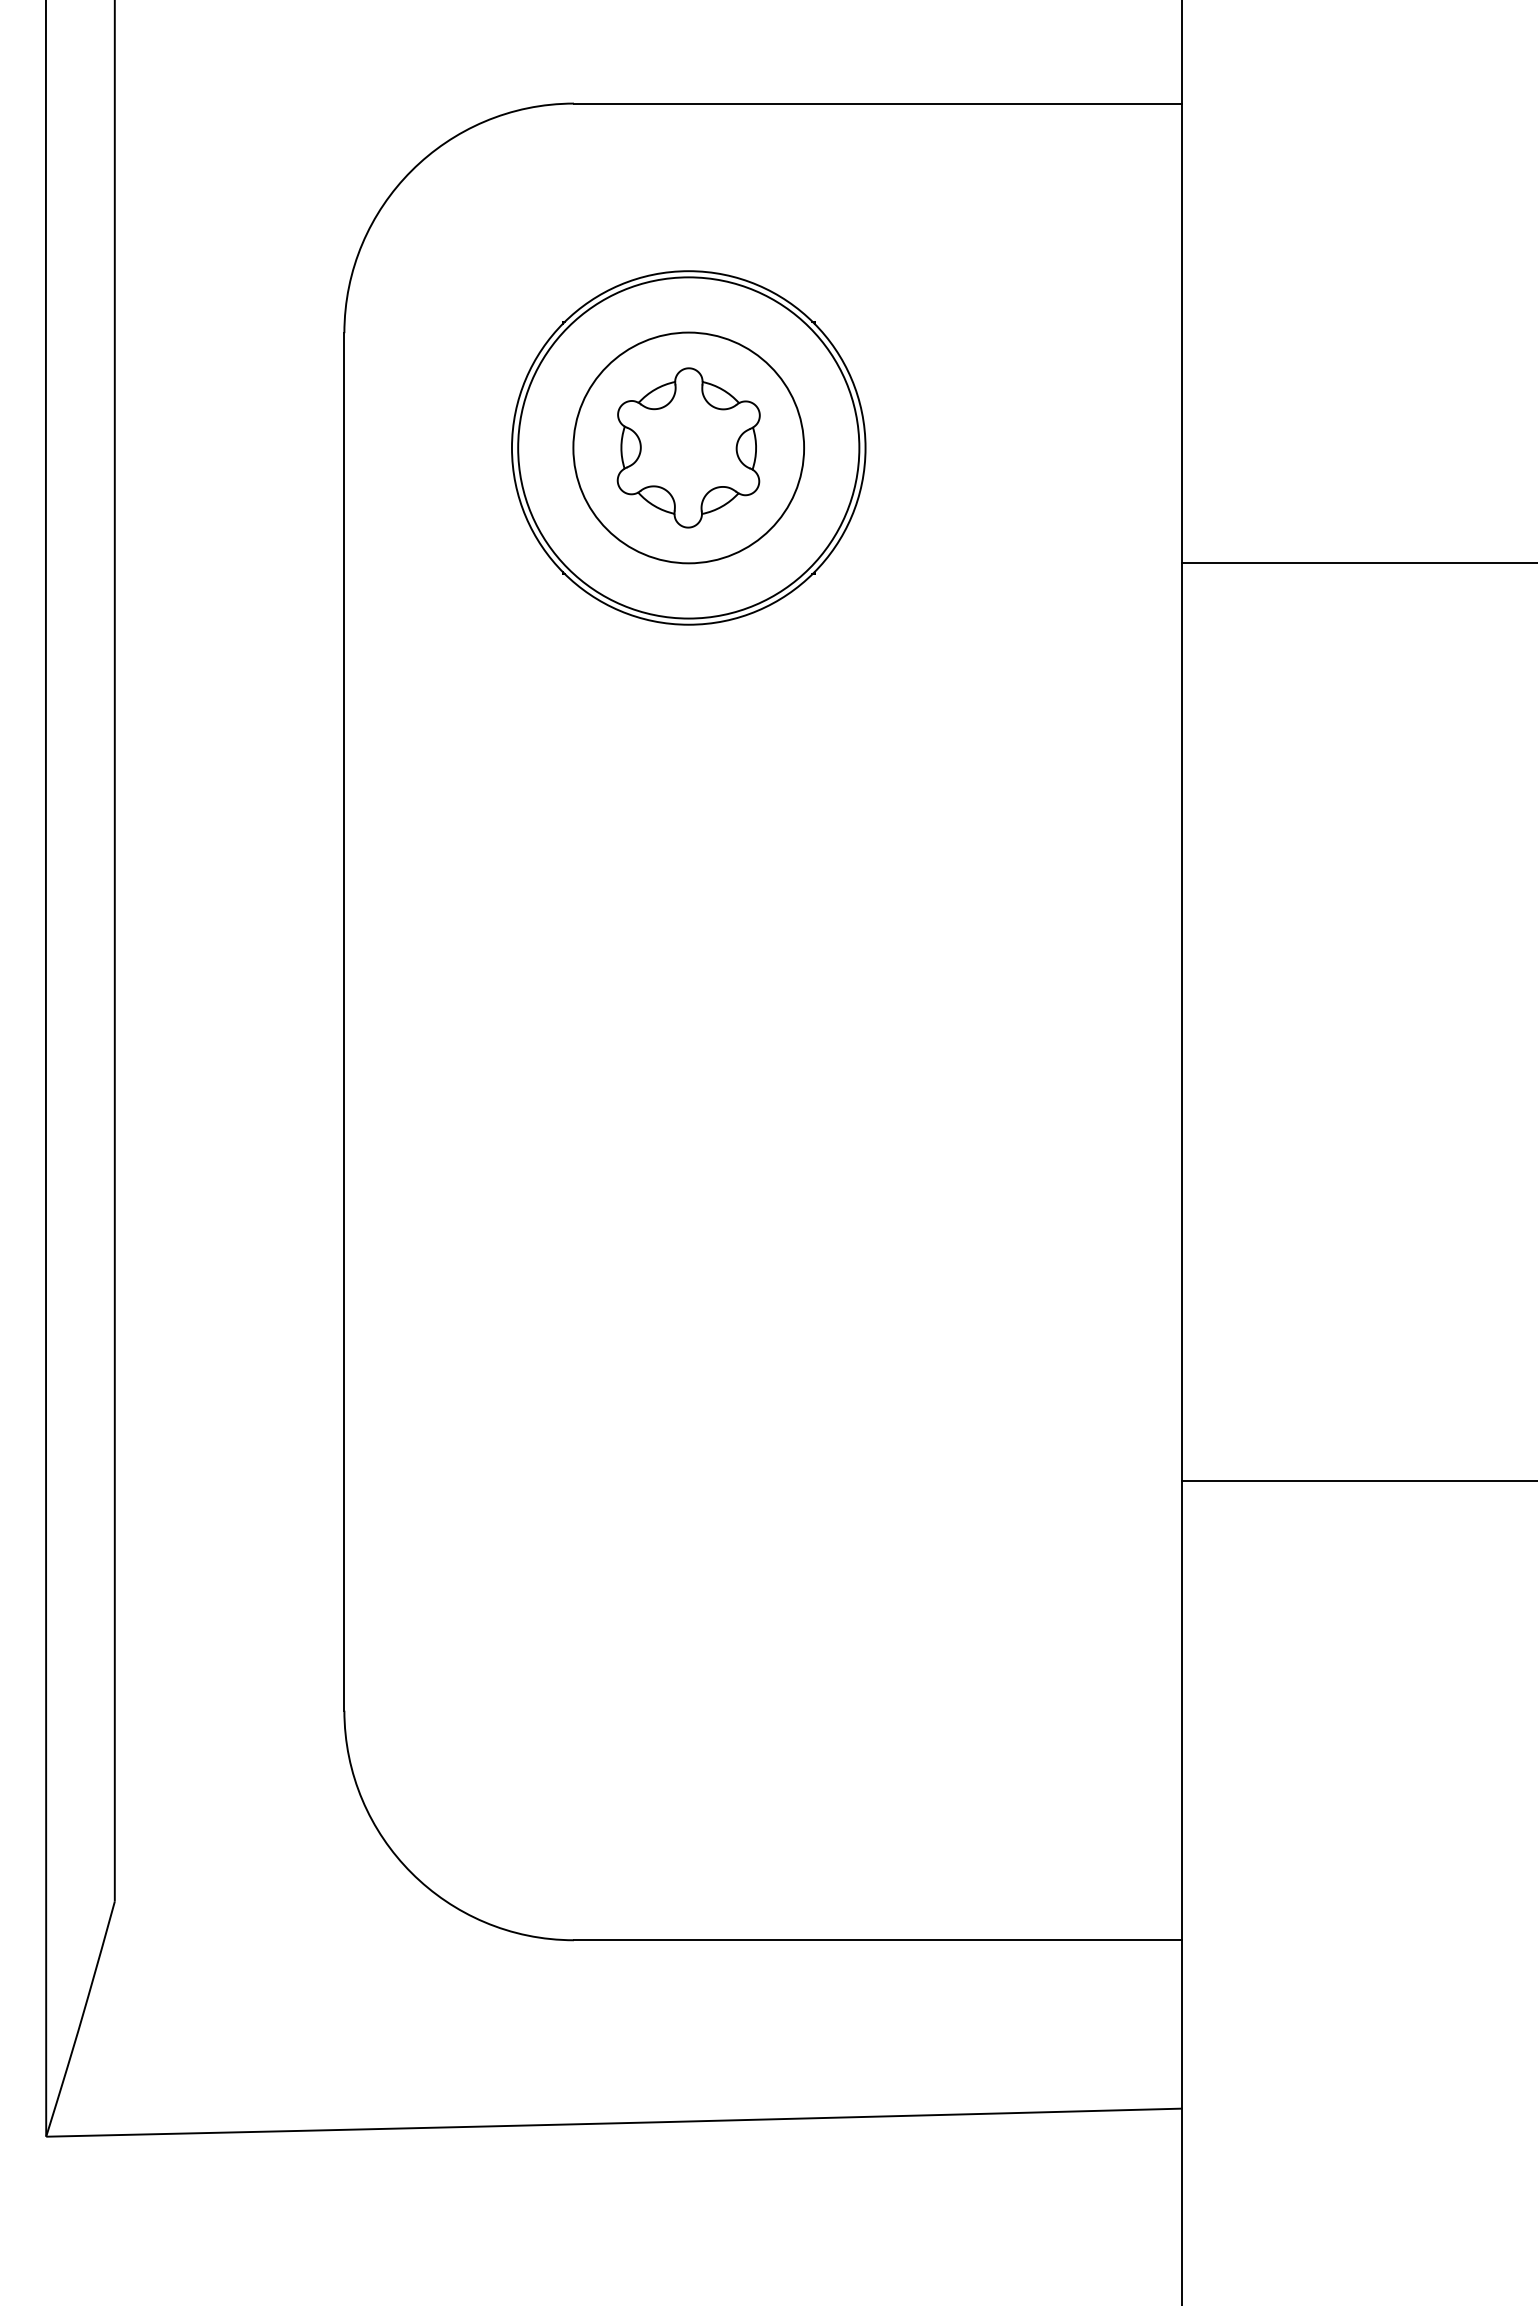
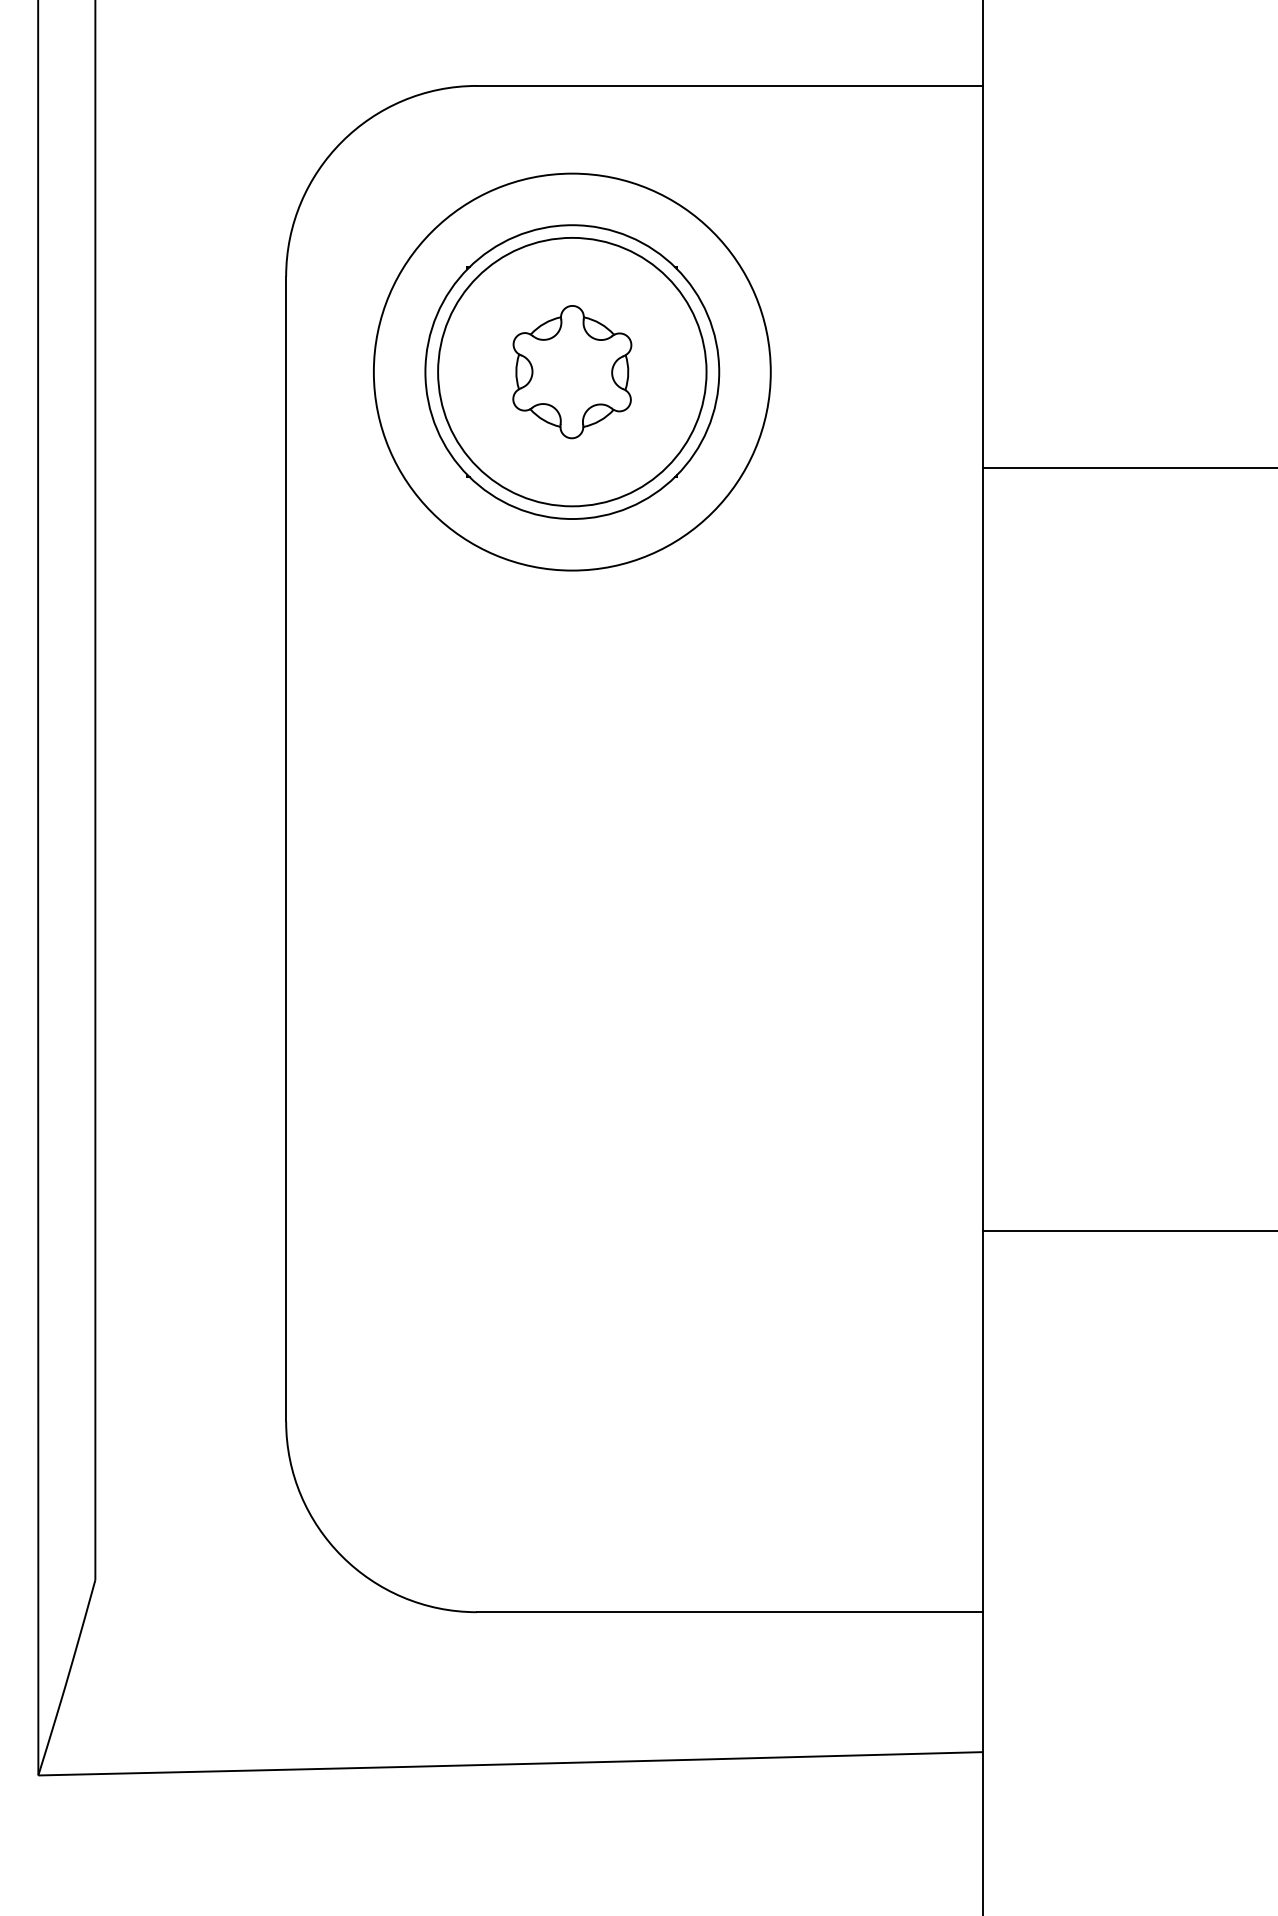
circle: (688, 447) -> (572, 371), size x1.4
circle: (688, 447) -> (572, 371), size x1.4

